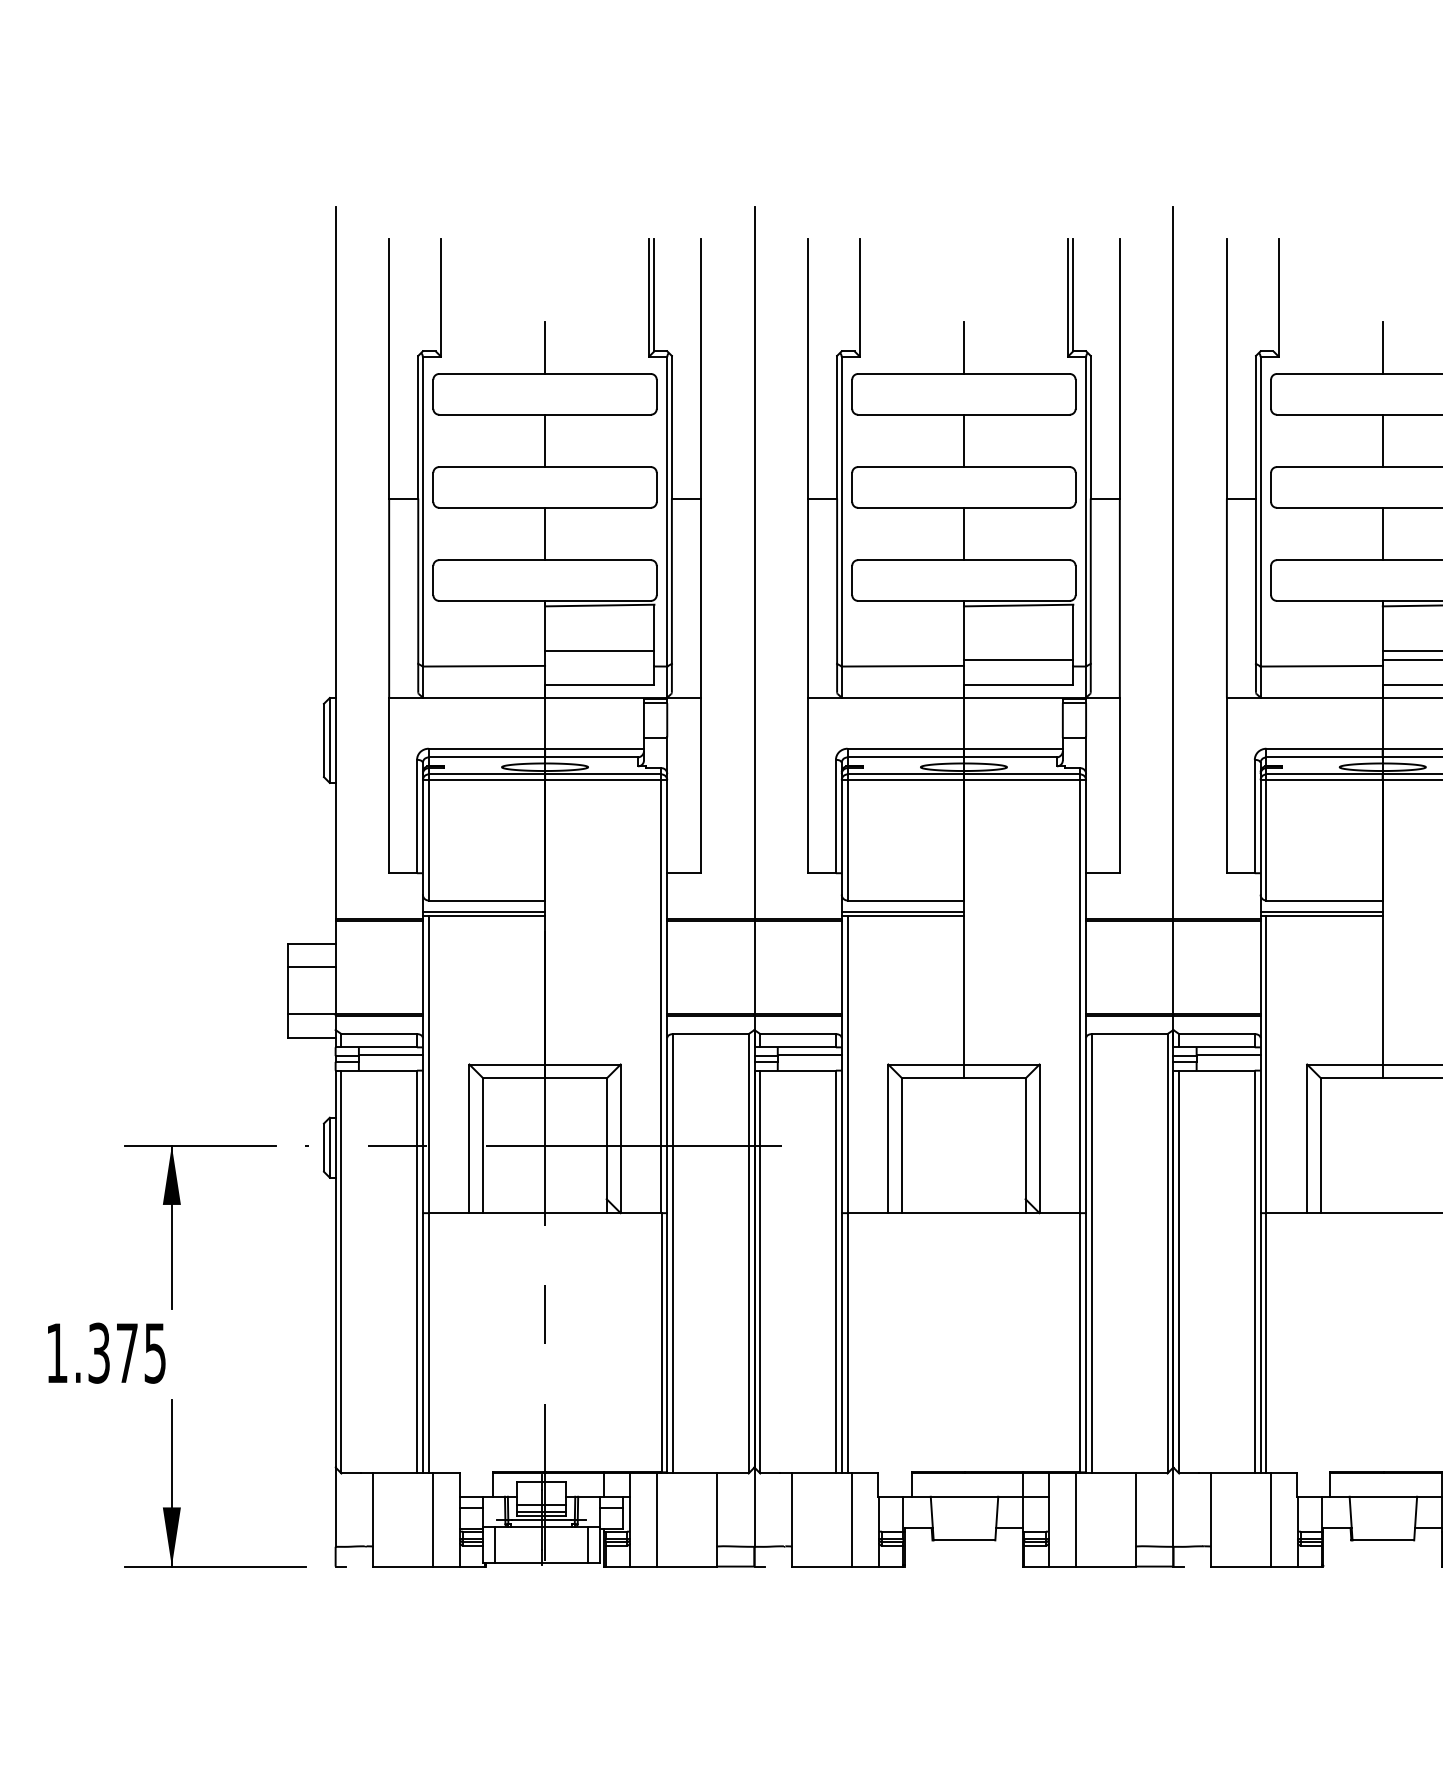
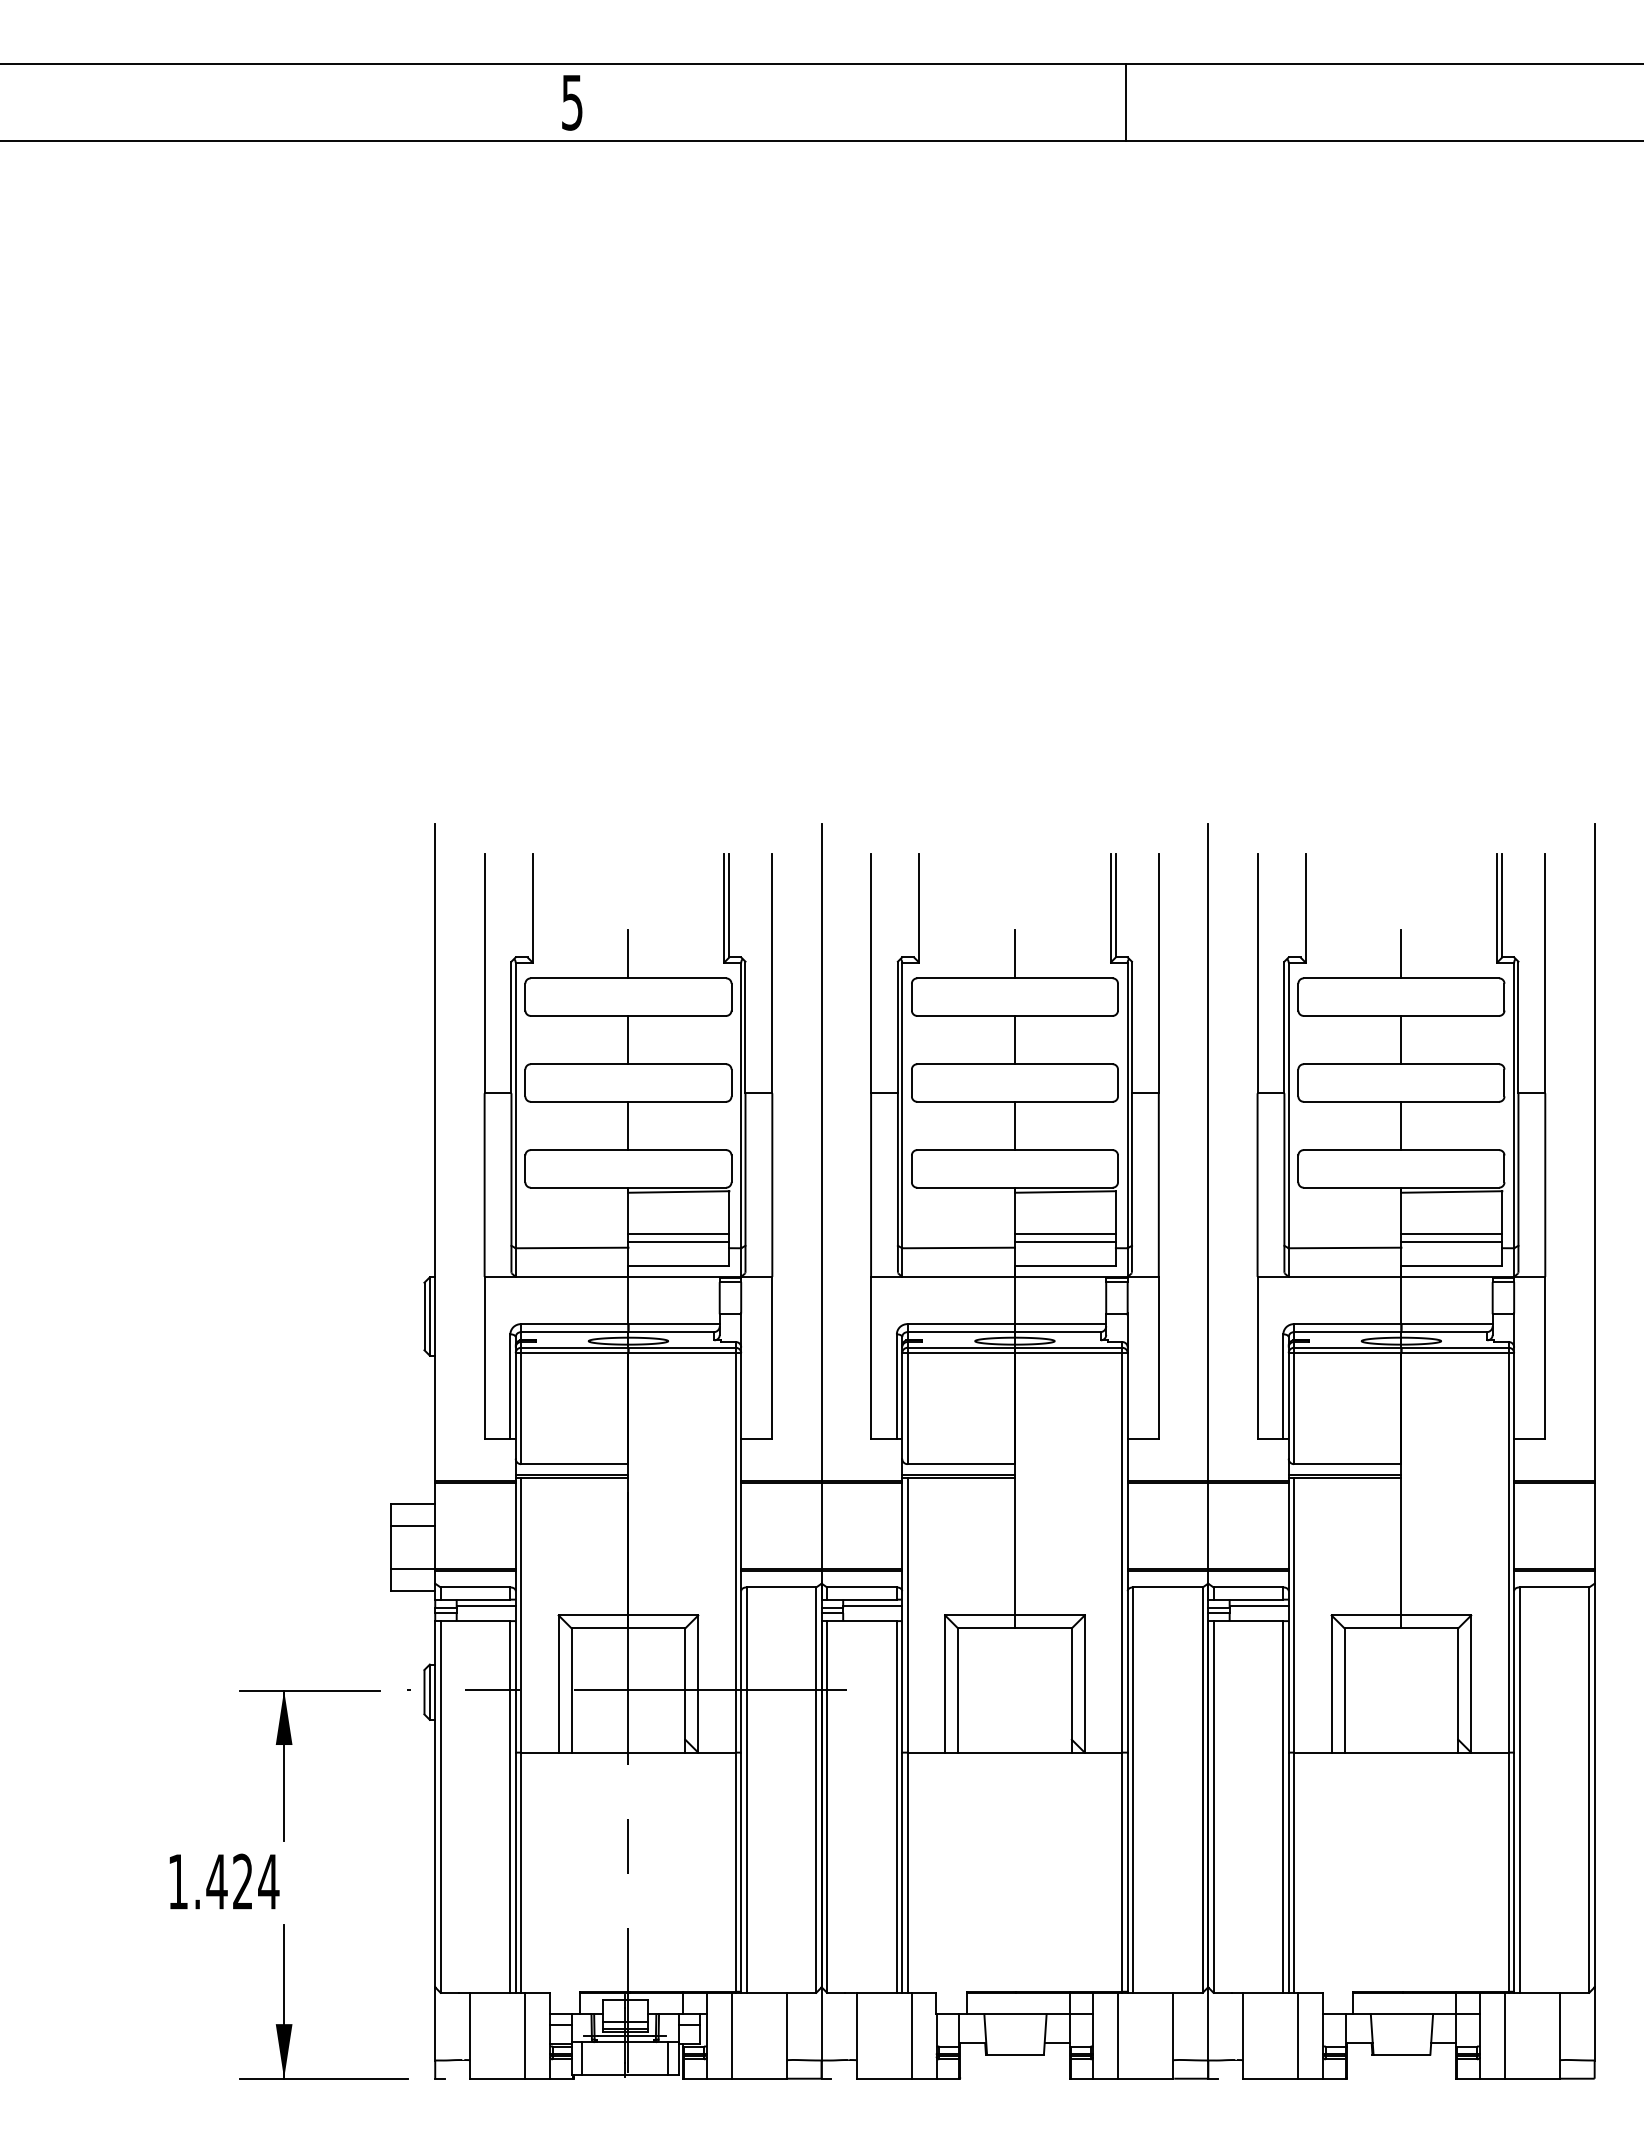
line: (1017, 650) -> (1064, 1233), added
line: (599, 660) -> (678, 1242), added
text: (126, 1352) -> (242, 1881), 1.375 -> 1.424

